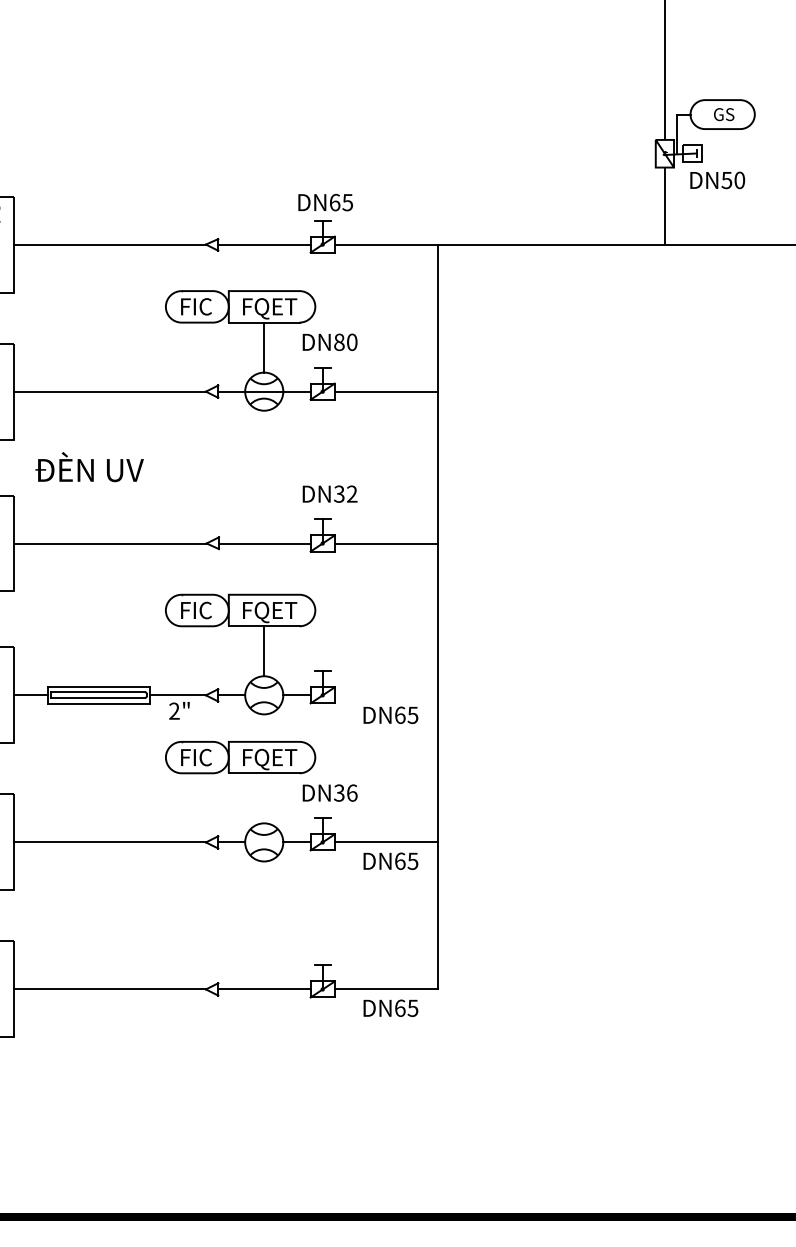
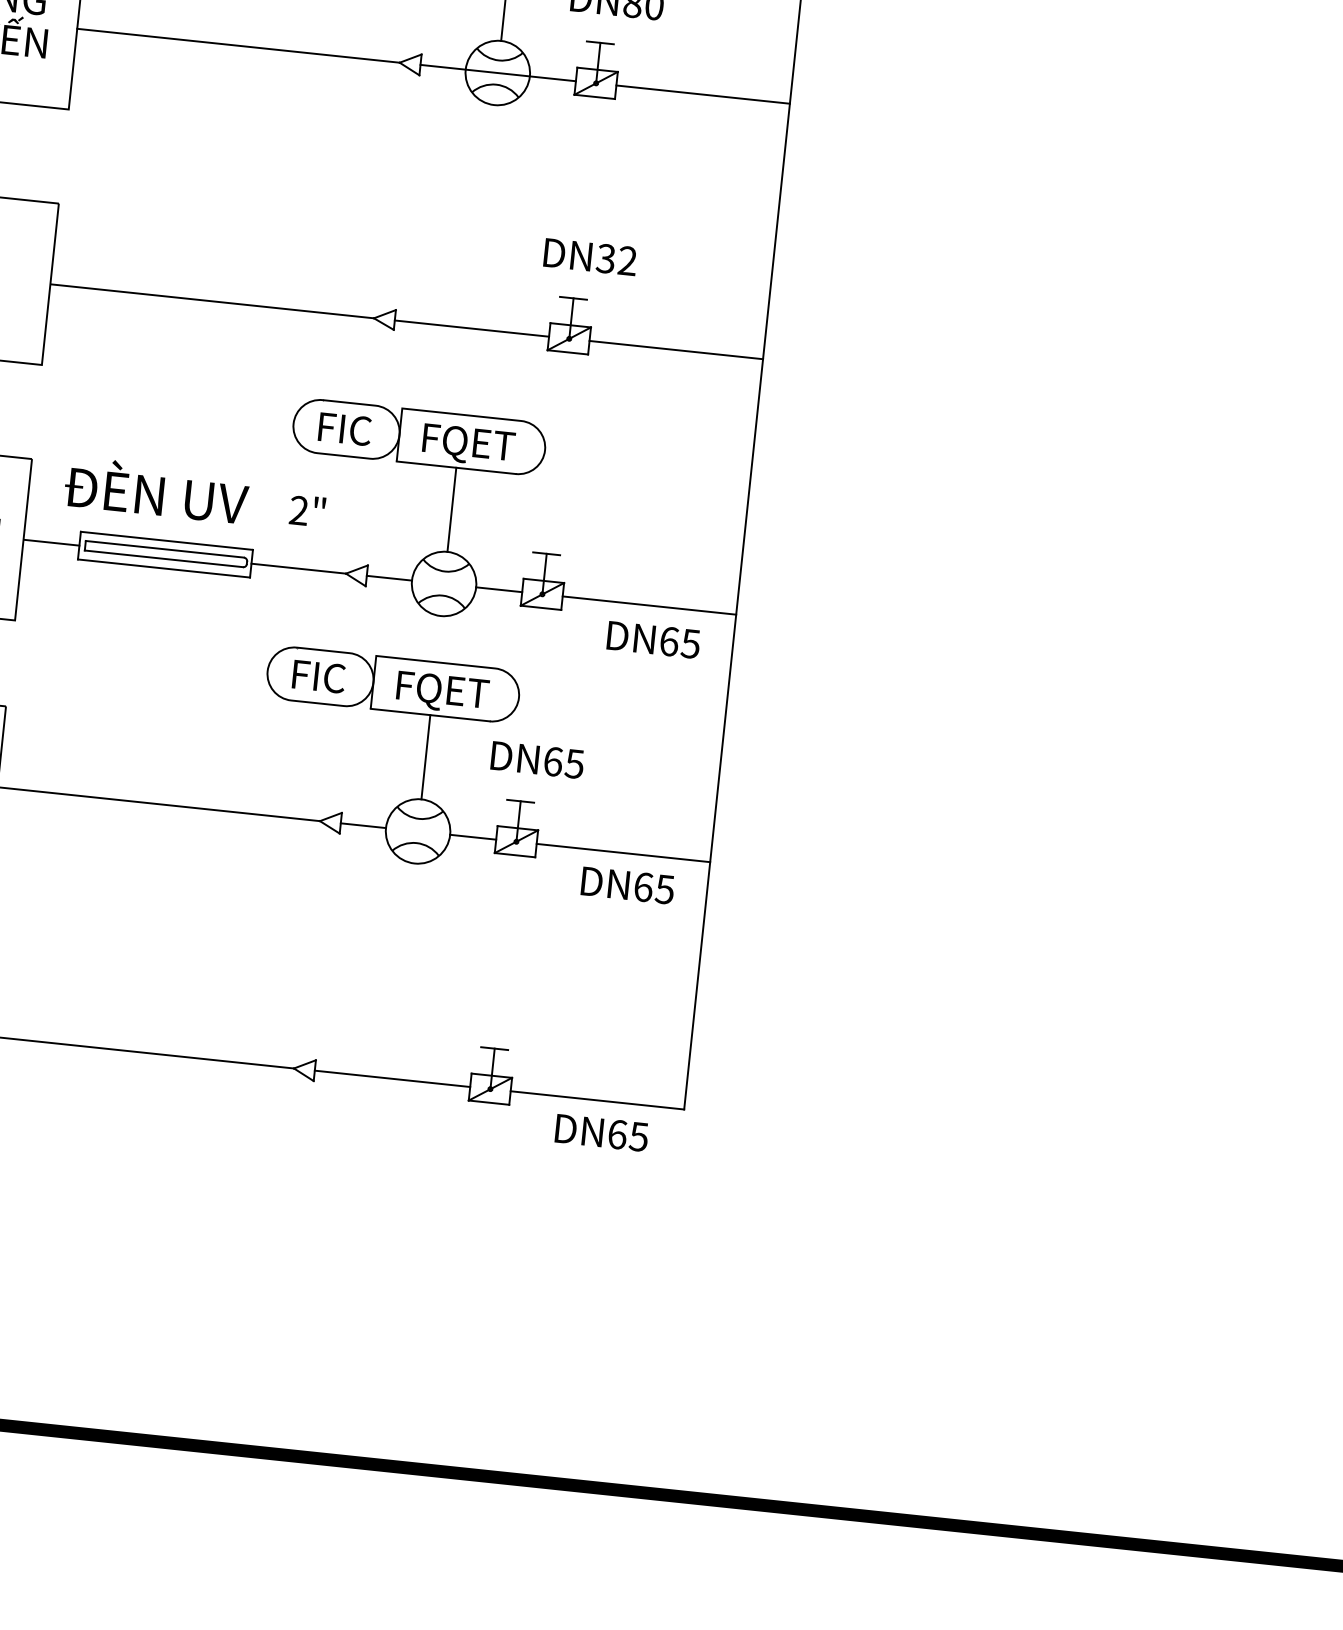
text: (89, 467) -> (156, 491), moved
line: (385, 695) -> (648, 605), added
text: (179, 710) -> (307, 510), moved
text: (345, 792) -> (563, 761), DN36 -> DN65
line: (264, 798) -> (426, 757), added

